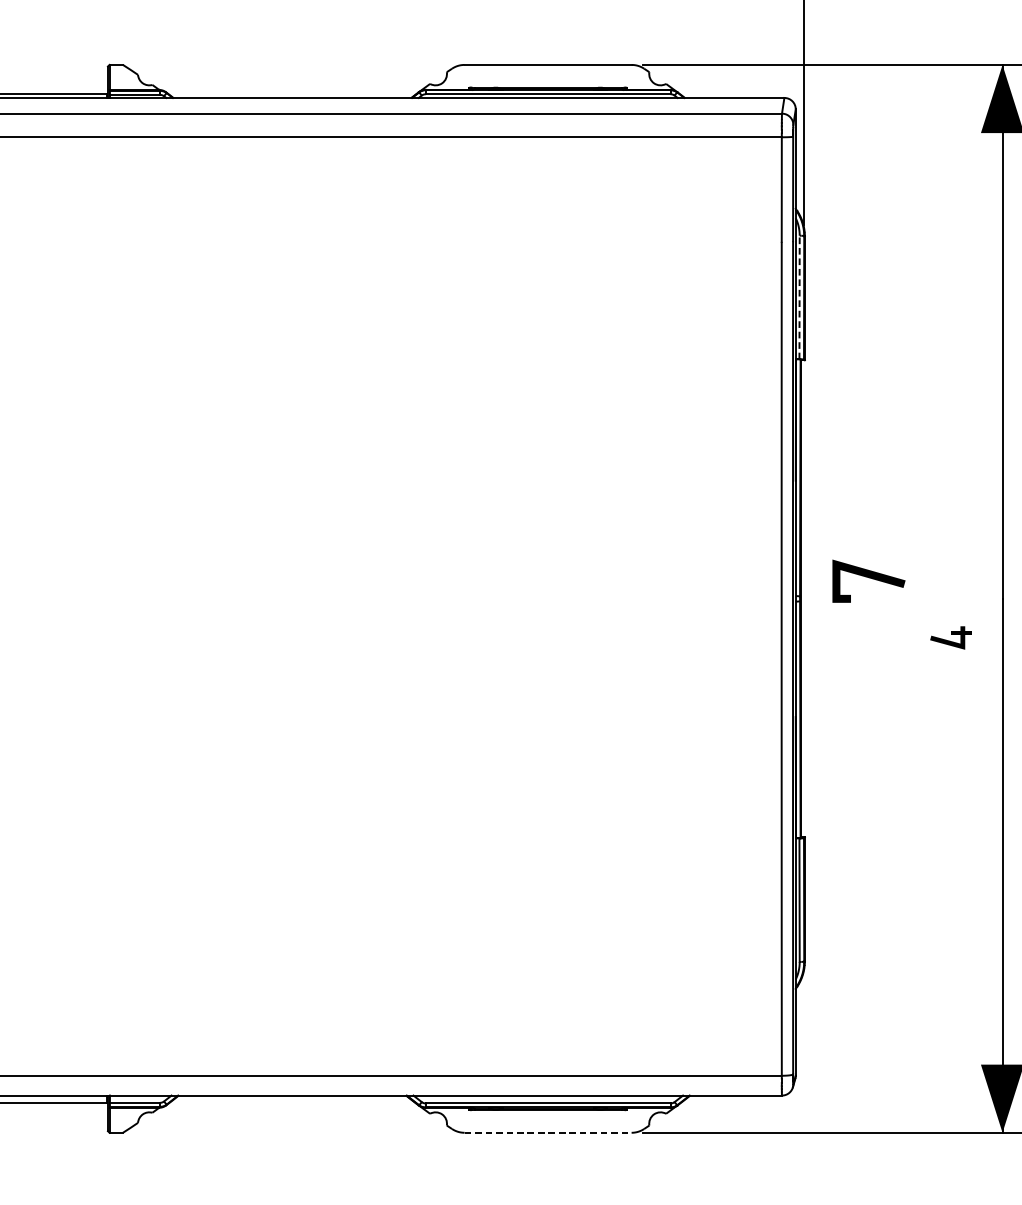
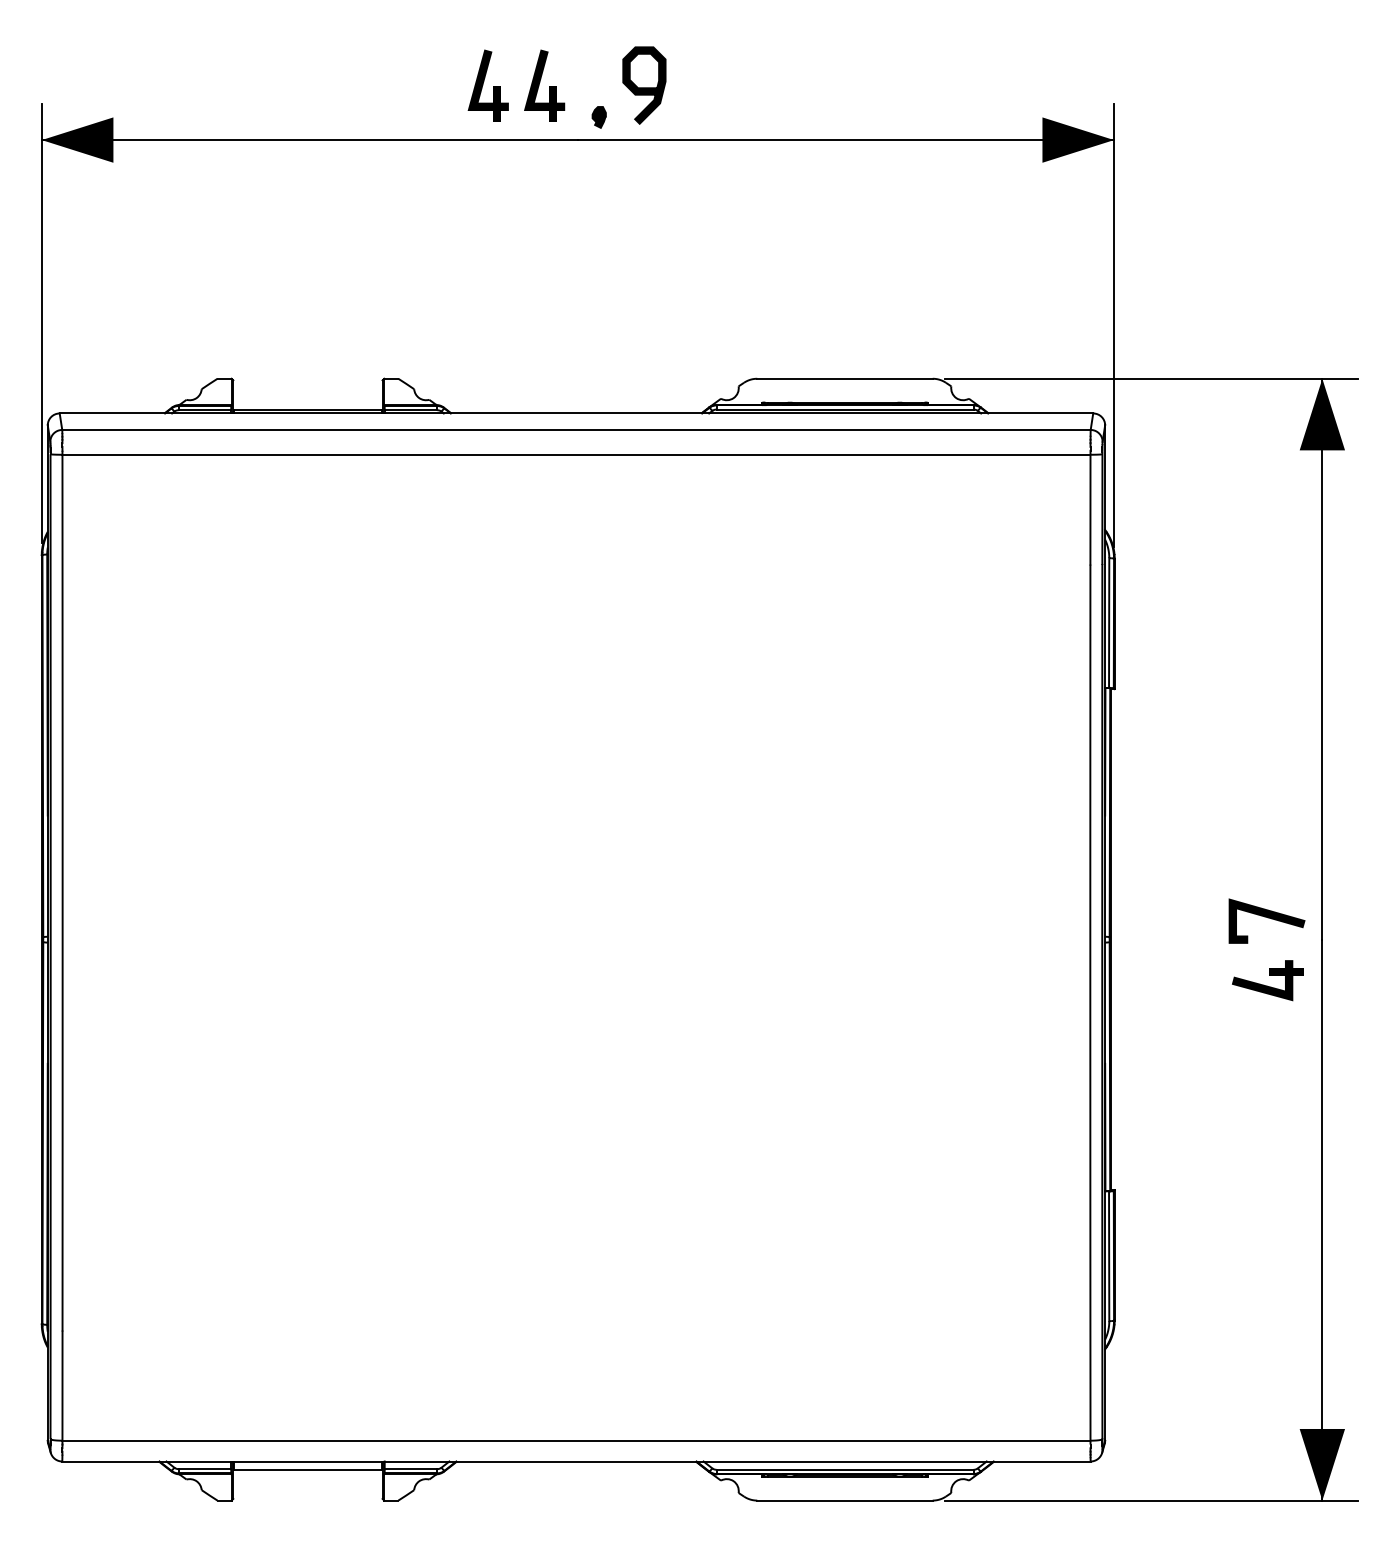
line: (799, 297) -> (1109, 623), dashed -> solid
line: (870, 578) -> (1268, 918), moved
part: (950, 637) -> (1267, 980), size x1.67
line: (547, 1132) -> (844, 1500), dashed -> solid

